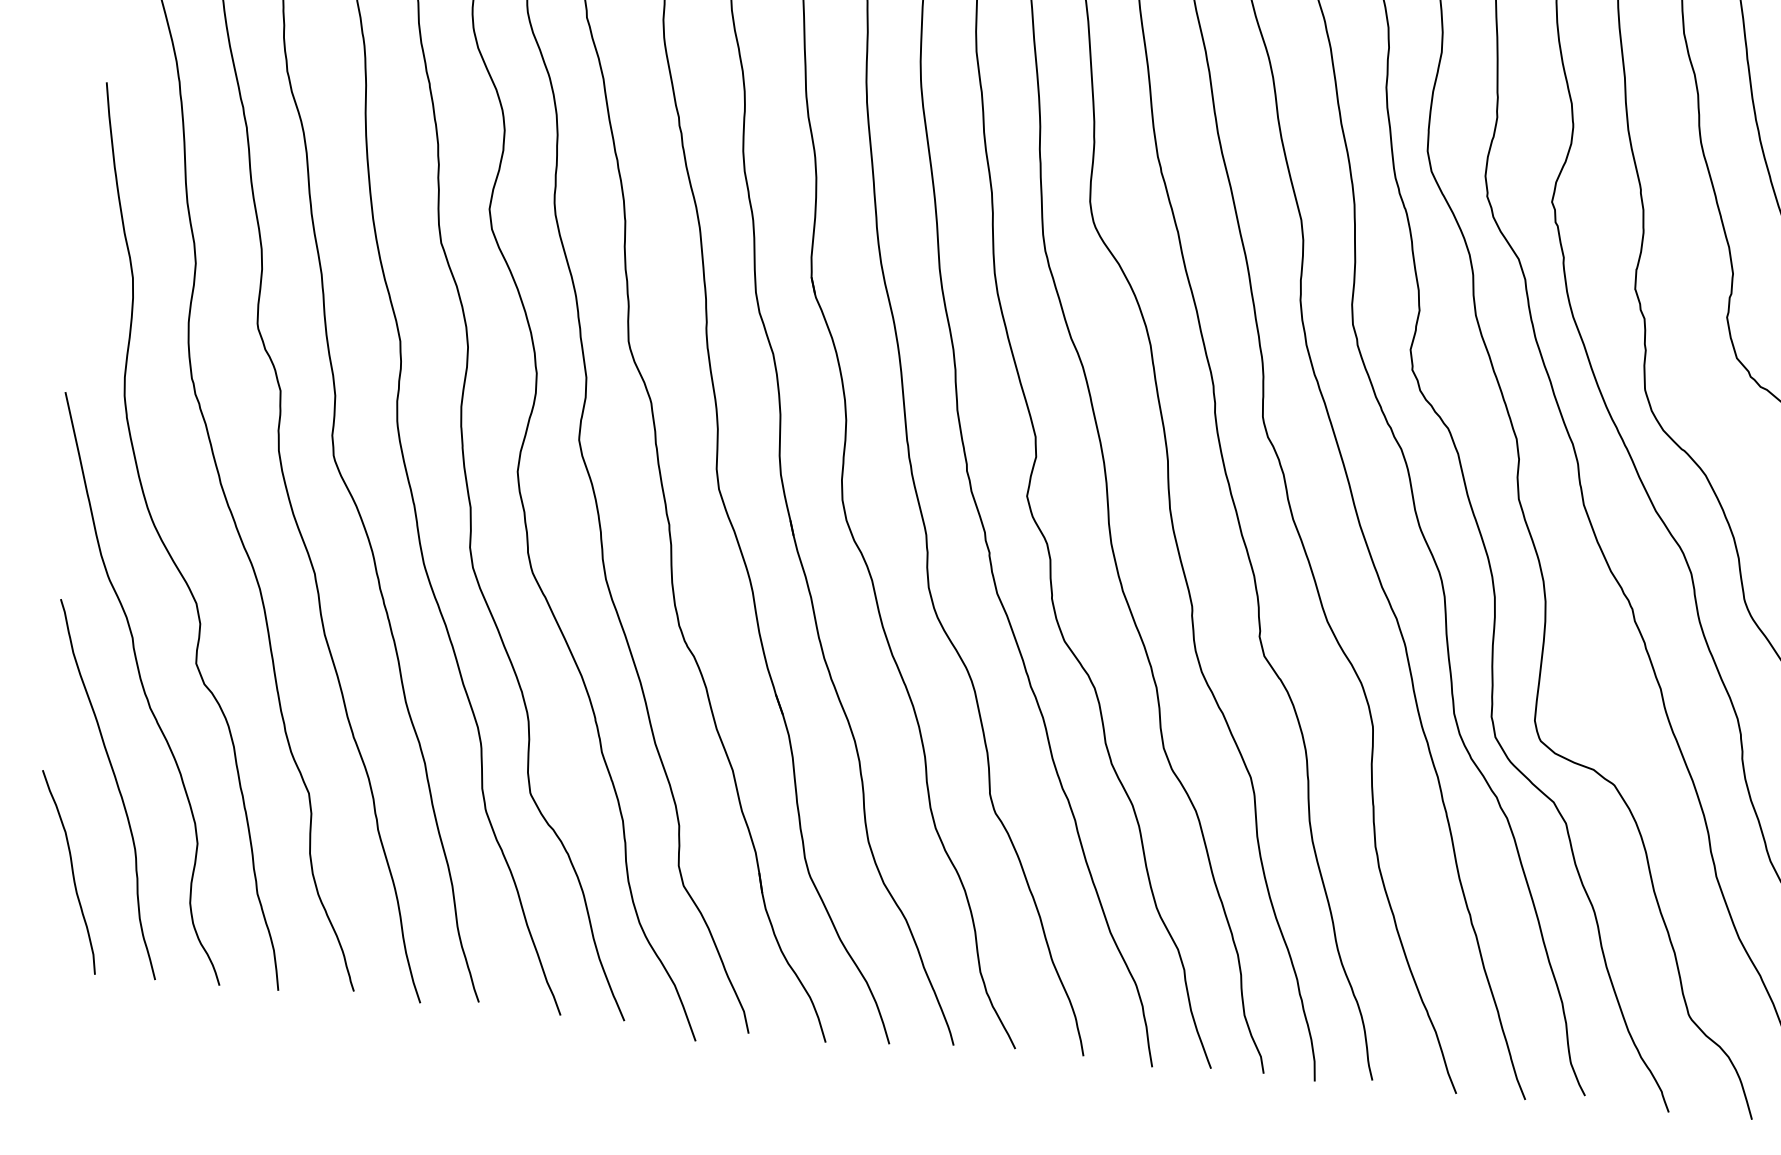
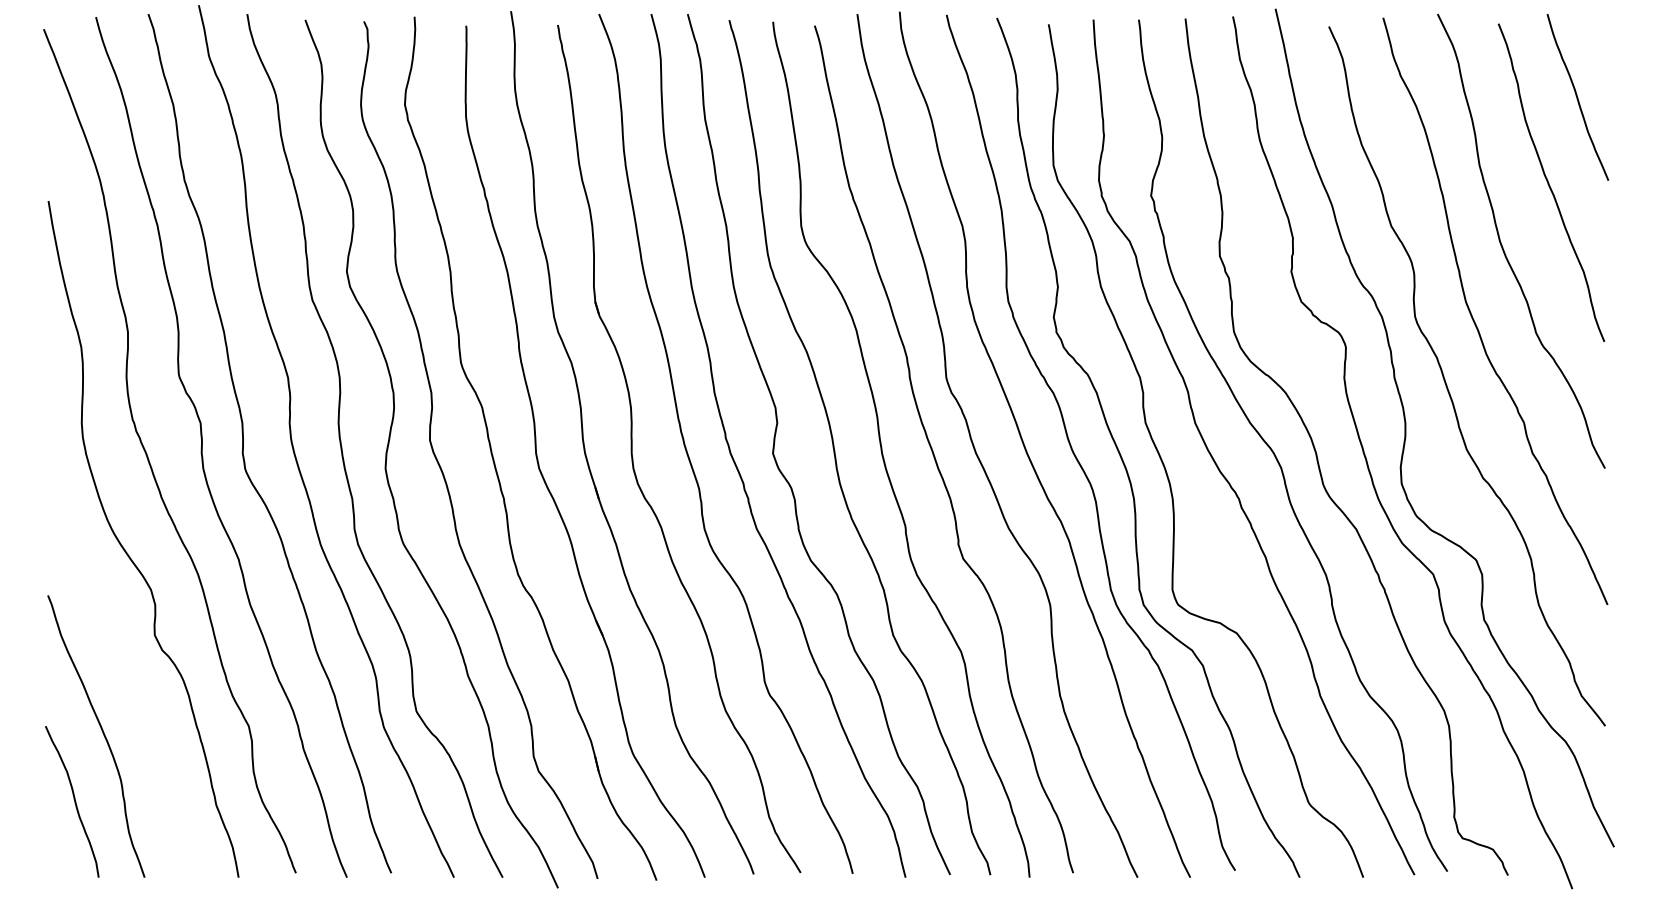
curve: (142, 688) -> (115, 657), removed

